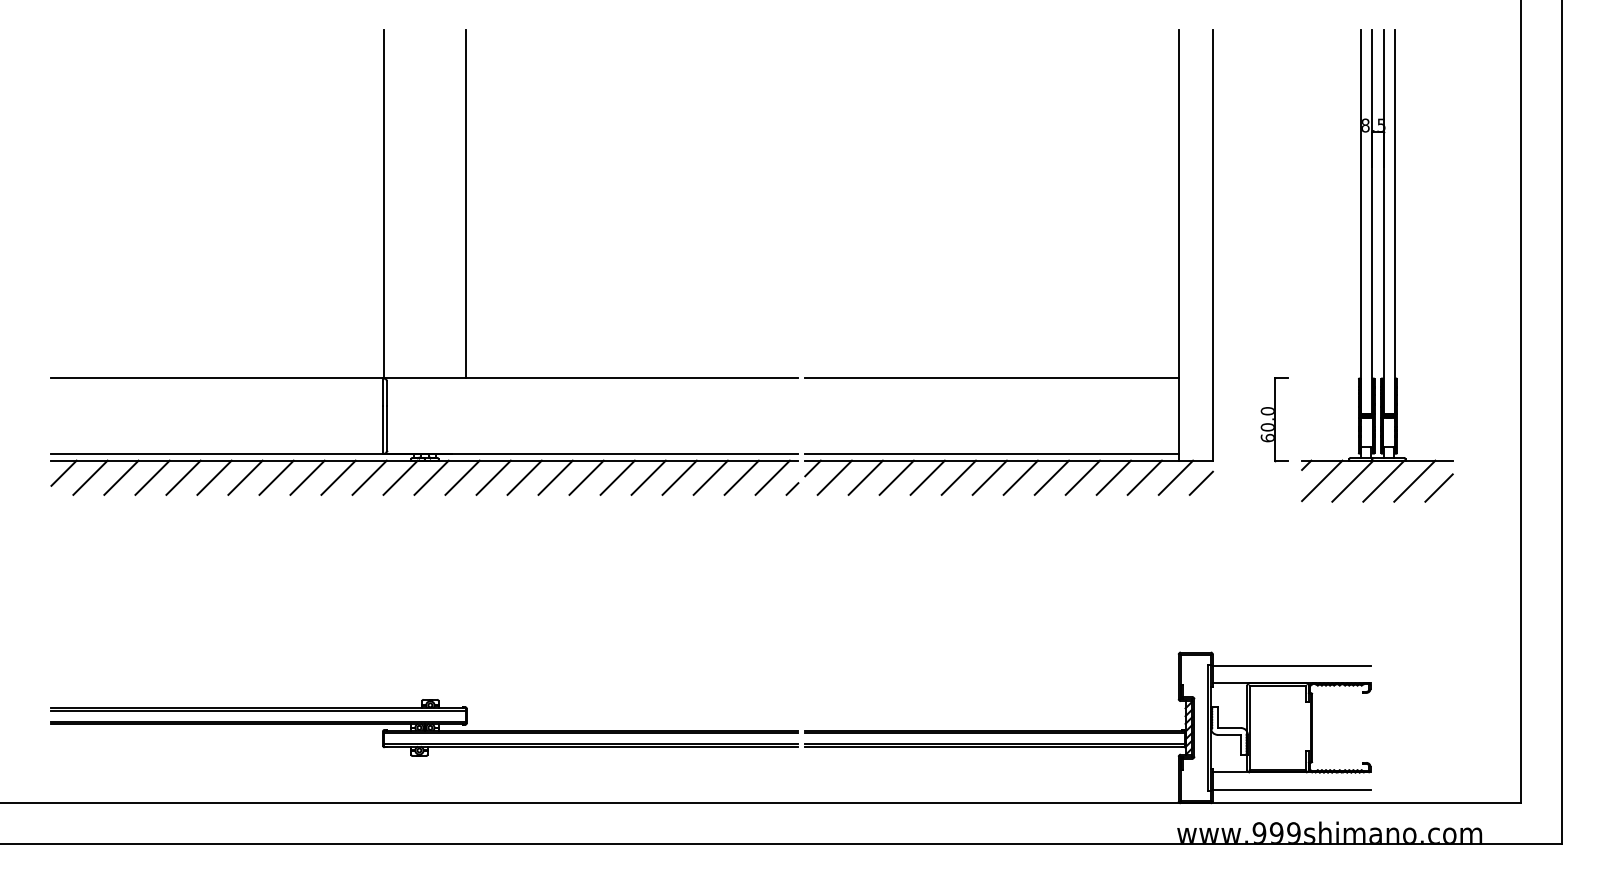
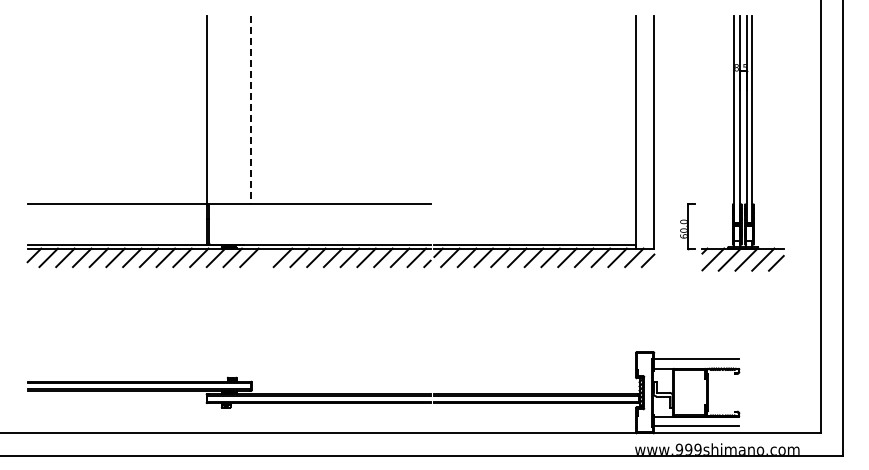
line: (466, 204) -> (251, 110), solid -> dashed
line: (990, 378) -> (534, 204), removed
line: (494, 477) -> (266, 257), removed

